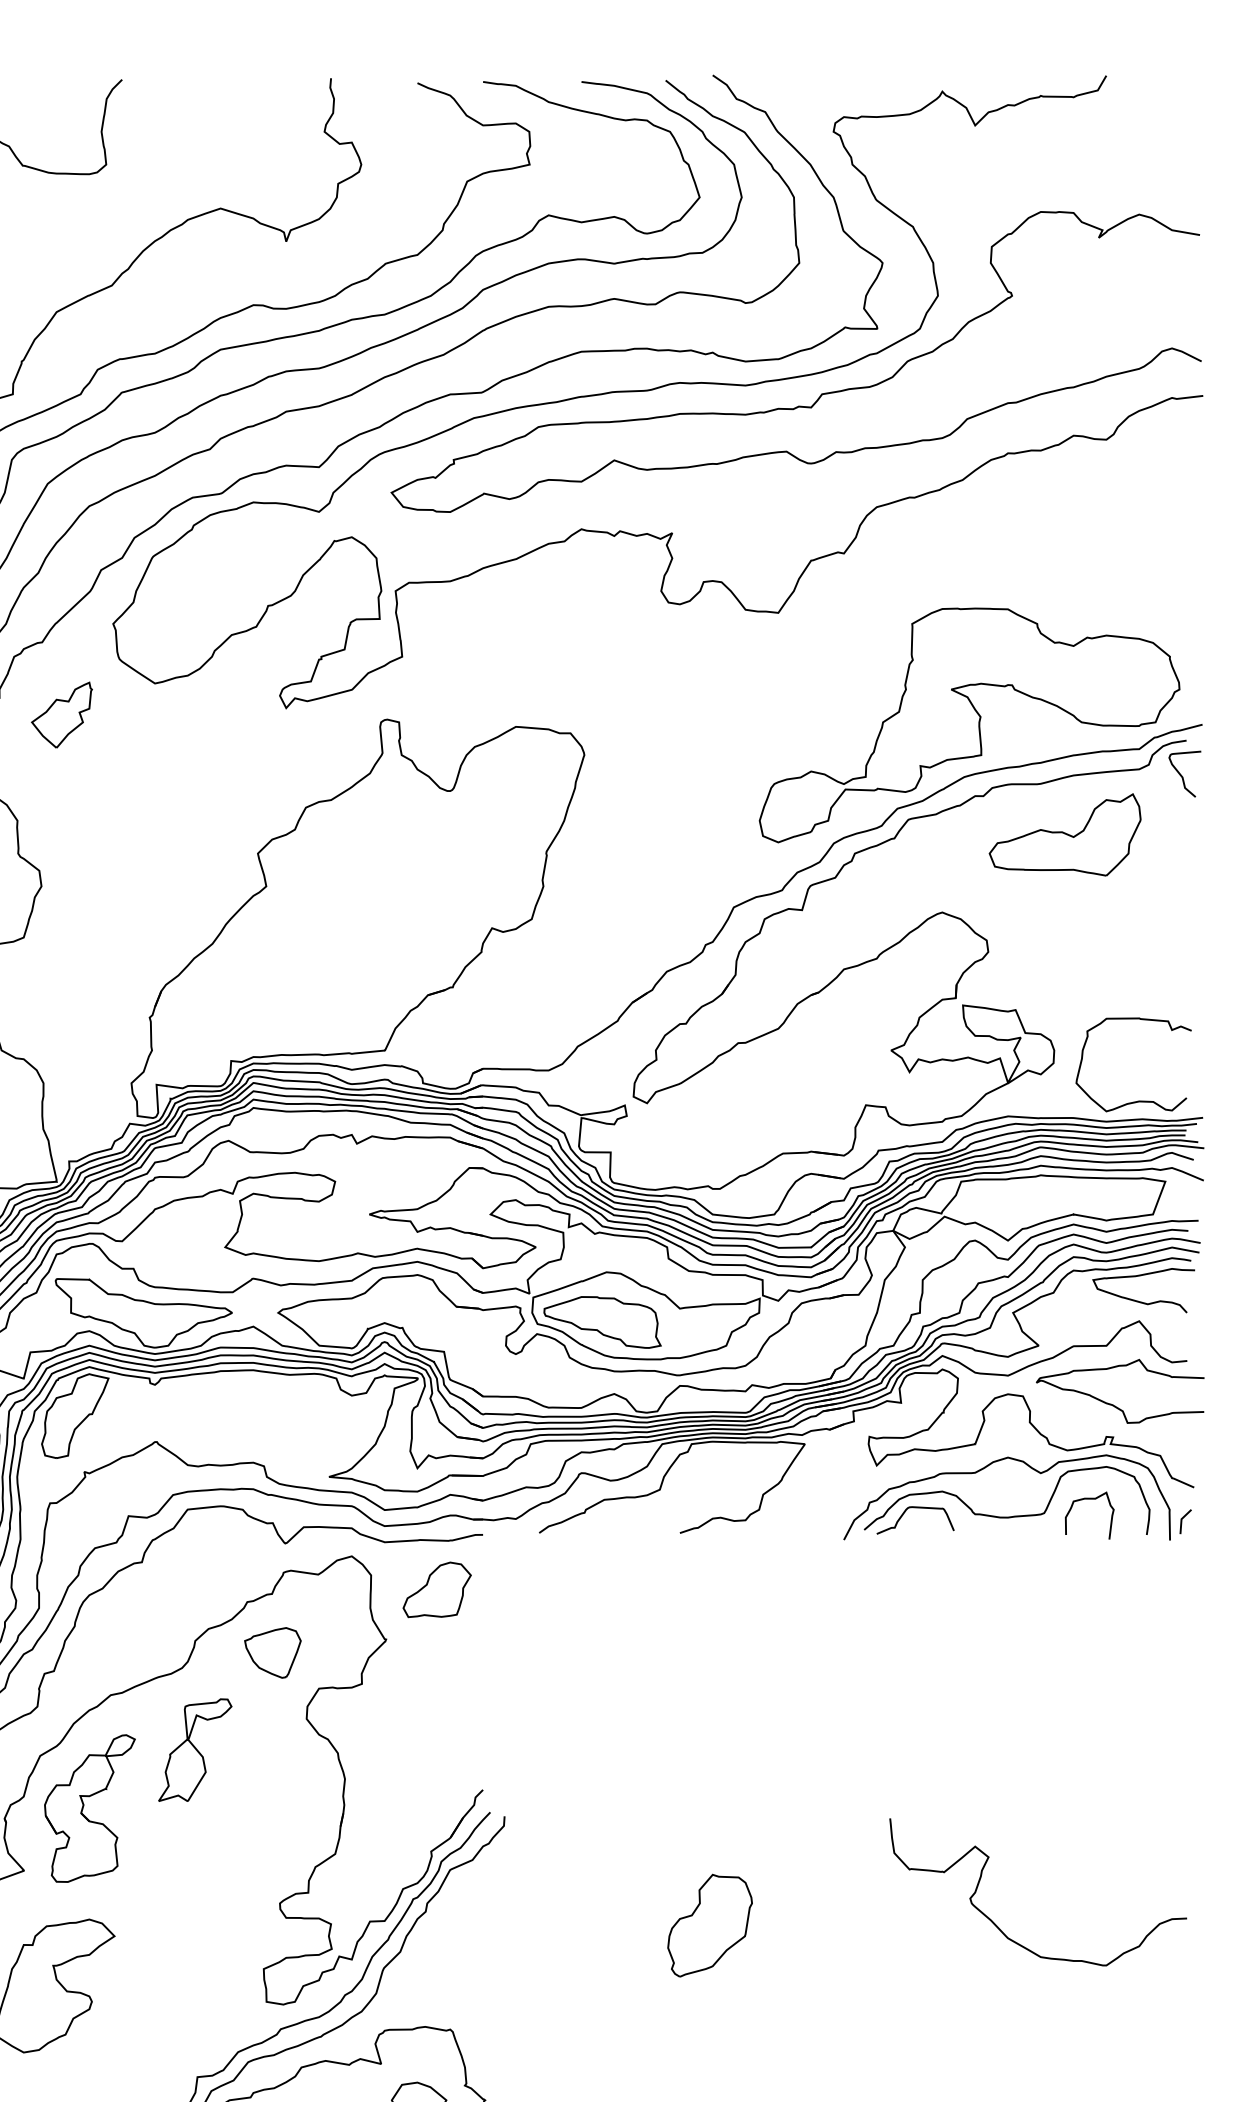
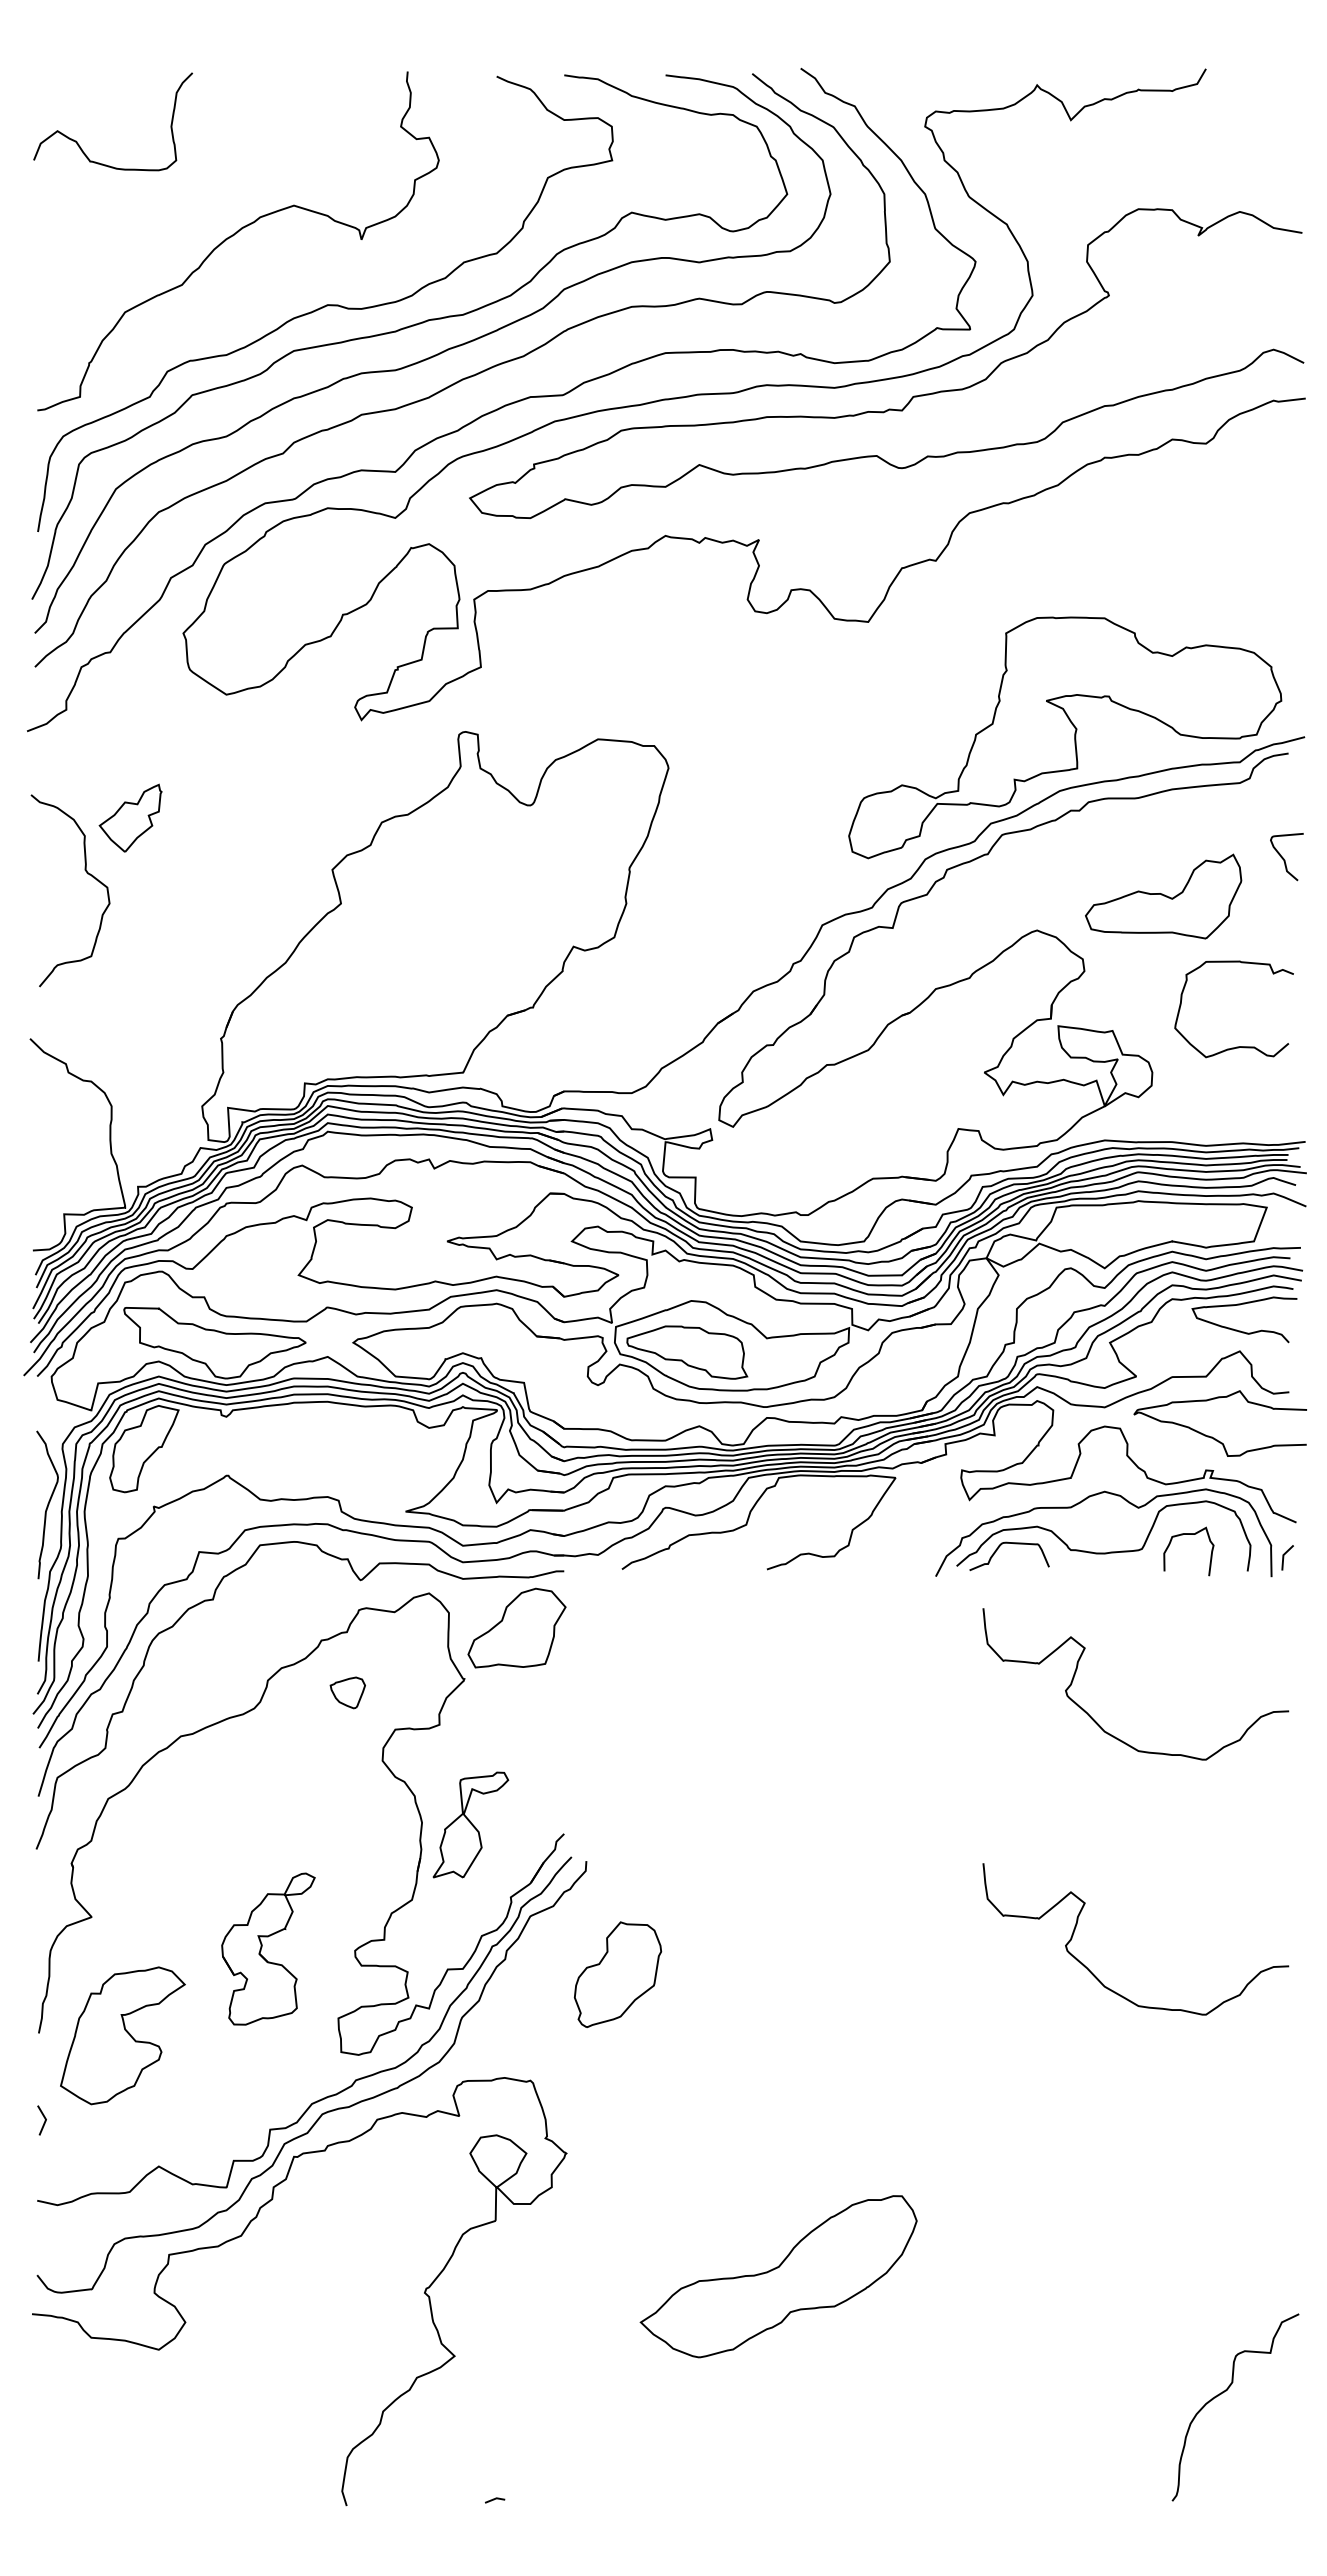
part: (61, 714) -> (130, 817), moved
curve: (1182, 775) -> (1284, 858), moved
part: (1065, 834) -> (1163, 896), moved
curve: (1135, 1100) -> (1236, 1046), moved
part: (436, 1589) -> (516, 1627), size x1.4
part: (272, 1652) -> (347, 1692), size x0.6
curve: (1000, 1681) -> (1097, 1722), added
part: (194, 1749) -> (470, 1824), moved
part: (84, 1806) -> (262, 1947), moved
part: (709, 1925) -> (617, 1974), moved

